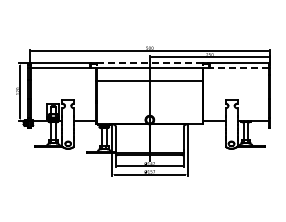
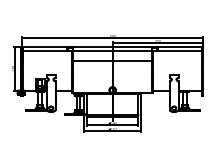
line: (149, 63) -> (112, 47), dashed -> solid
line: (239, 67) -> (180, 50), dashed -> solid

